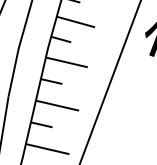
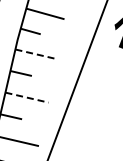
line: (67, 62) -> (37, 54), solid -> dashed
line: (58, 105) -> (28, 97), solid -> dashed

